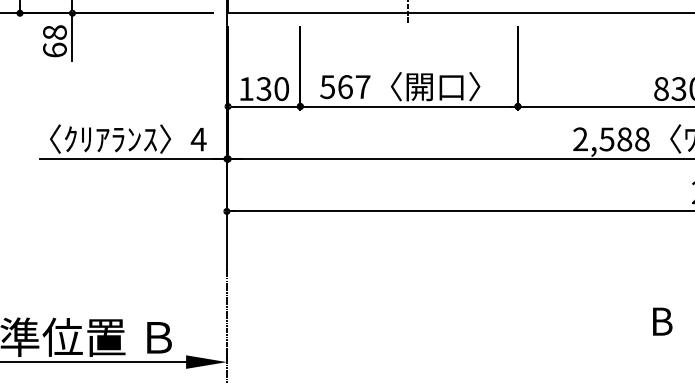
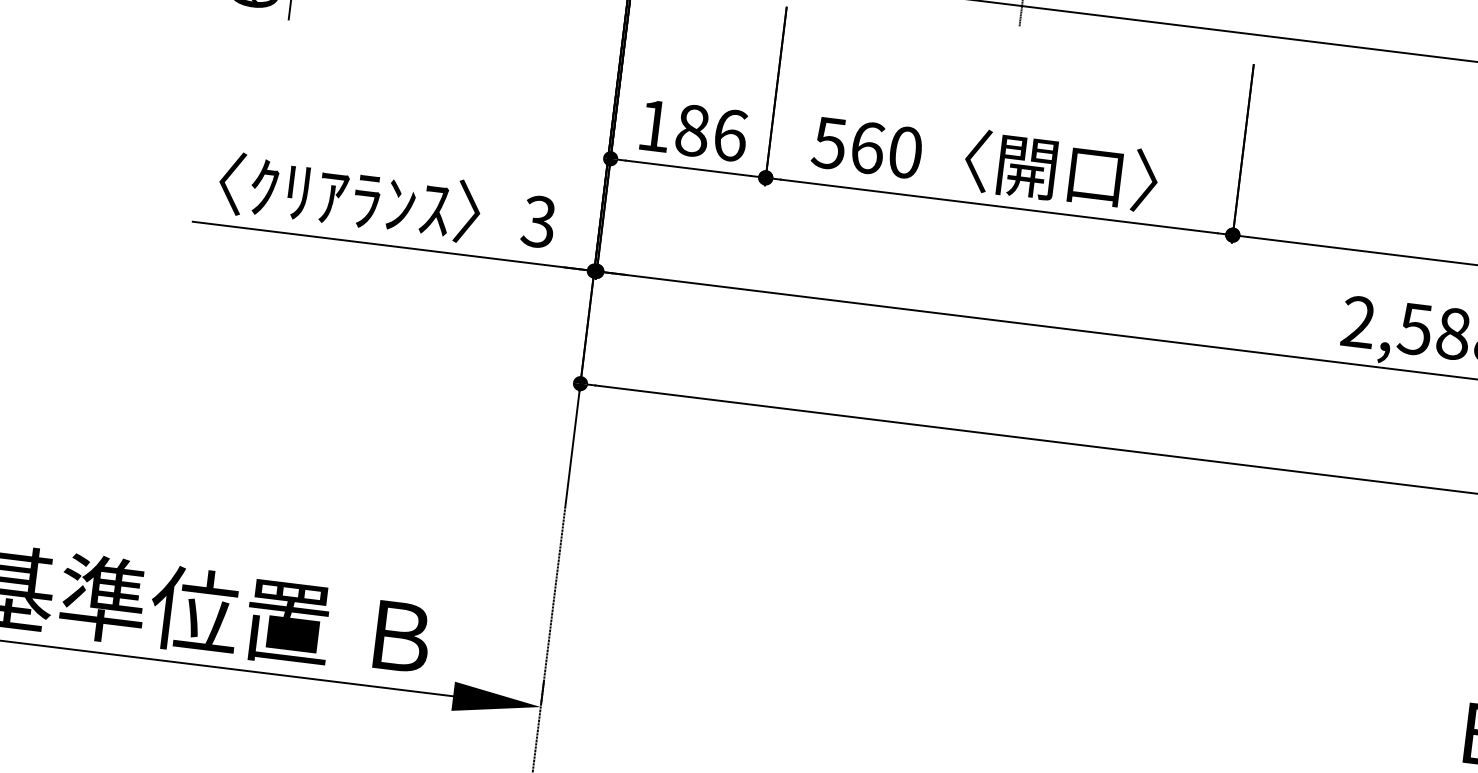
text: (363, 87) -> (906, 153), 567 -> 560
text: (272, 88) -> (710, 131), 130 -> 186
text: (198, 139) -> (538, 221), 4 -> 3

